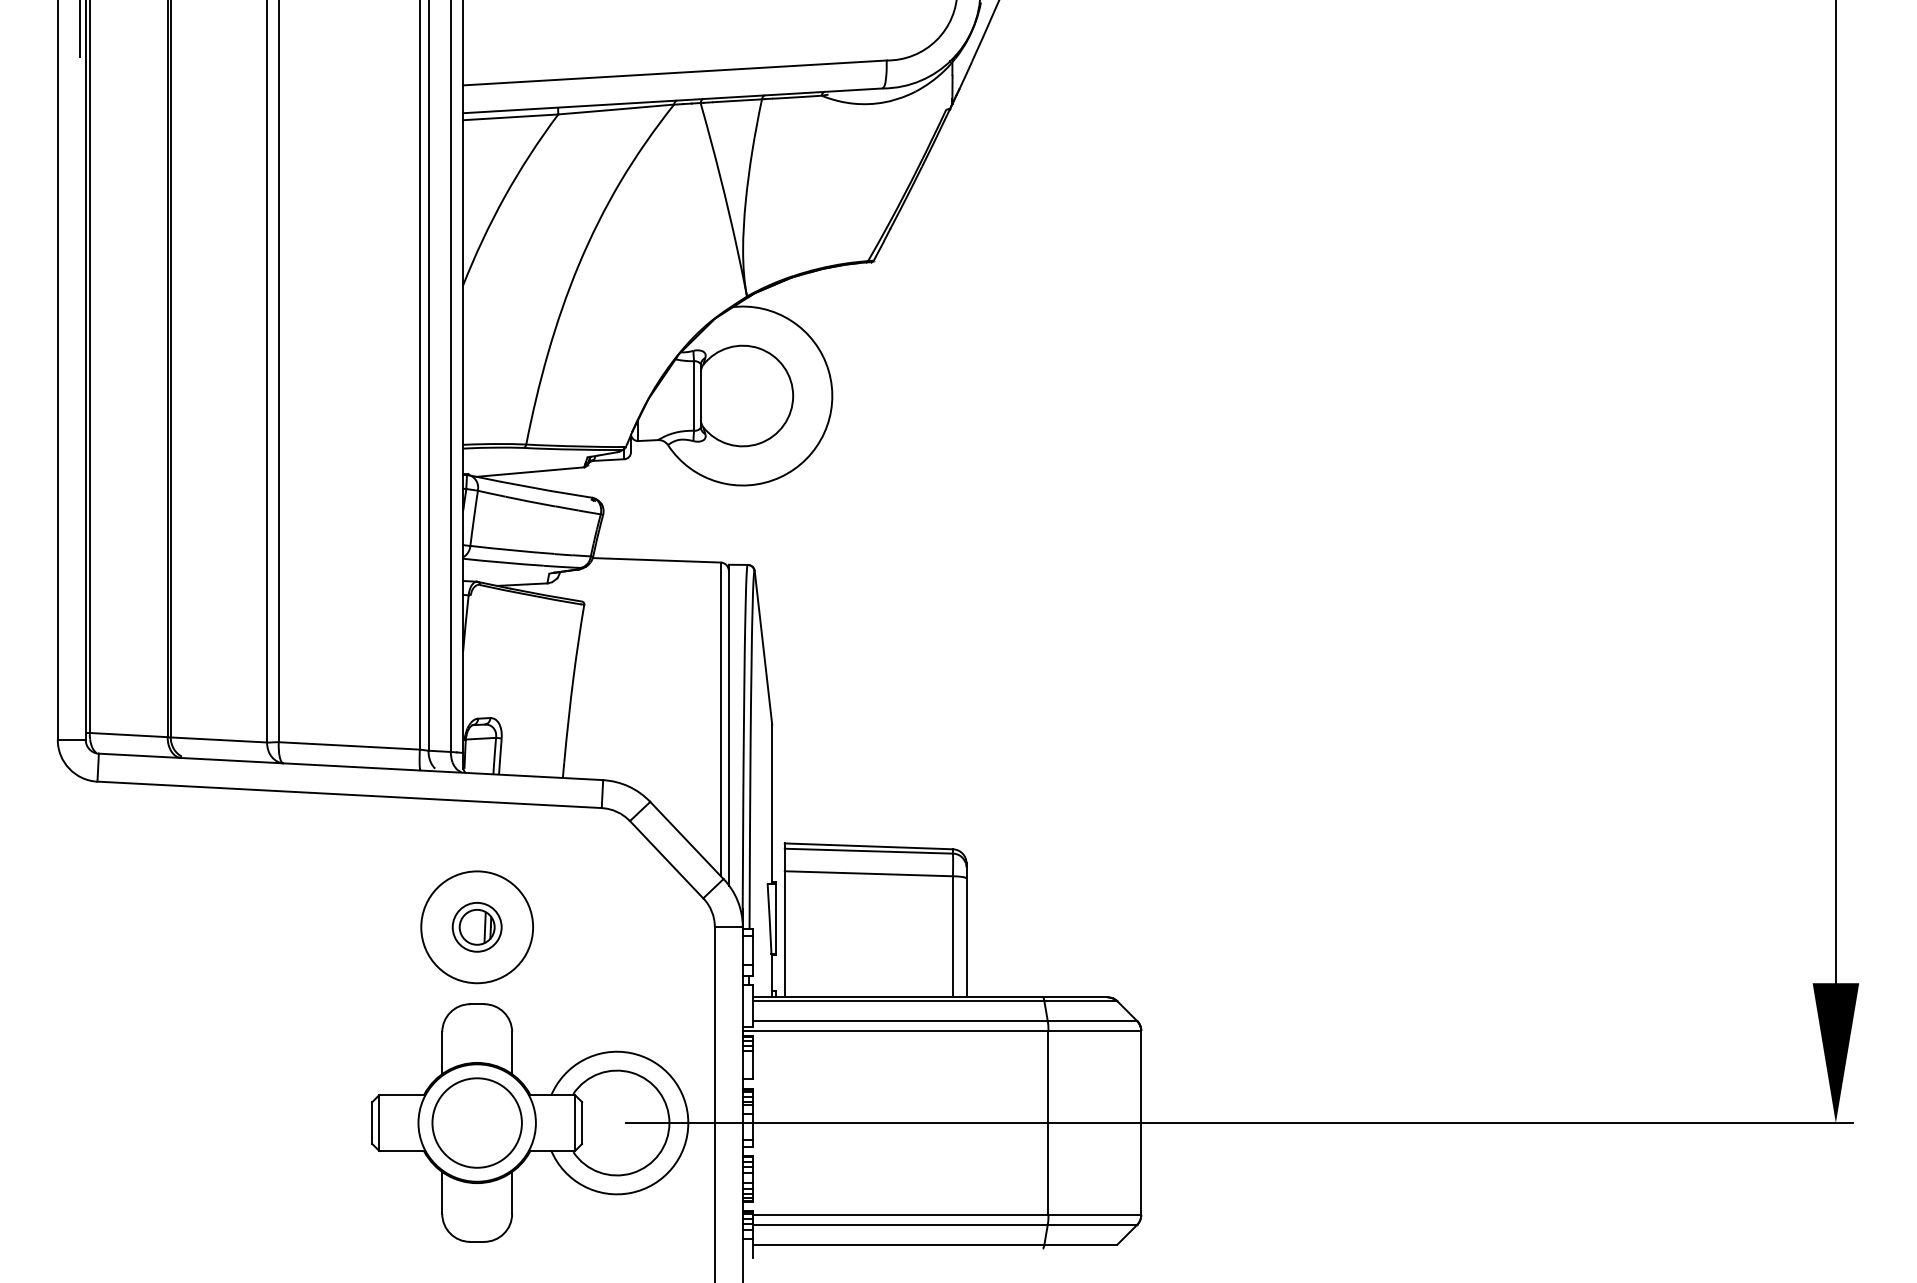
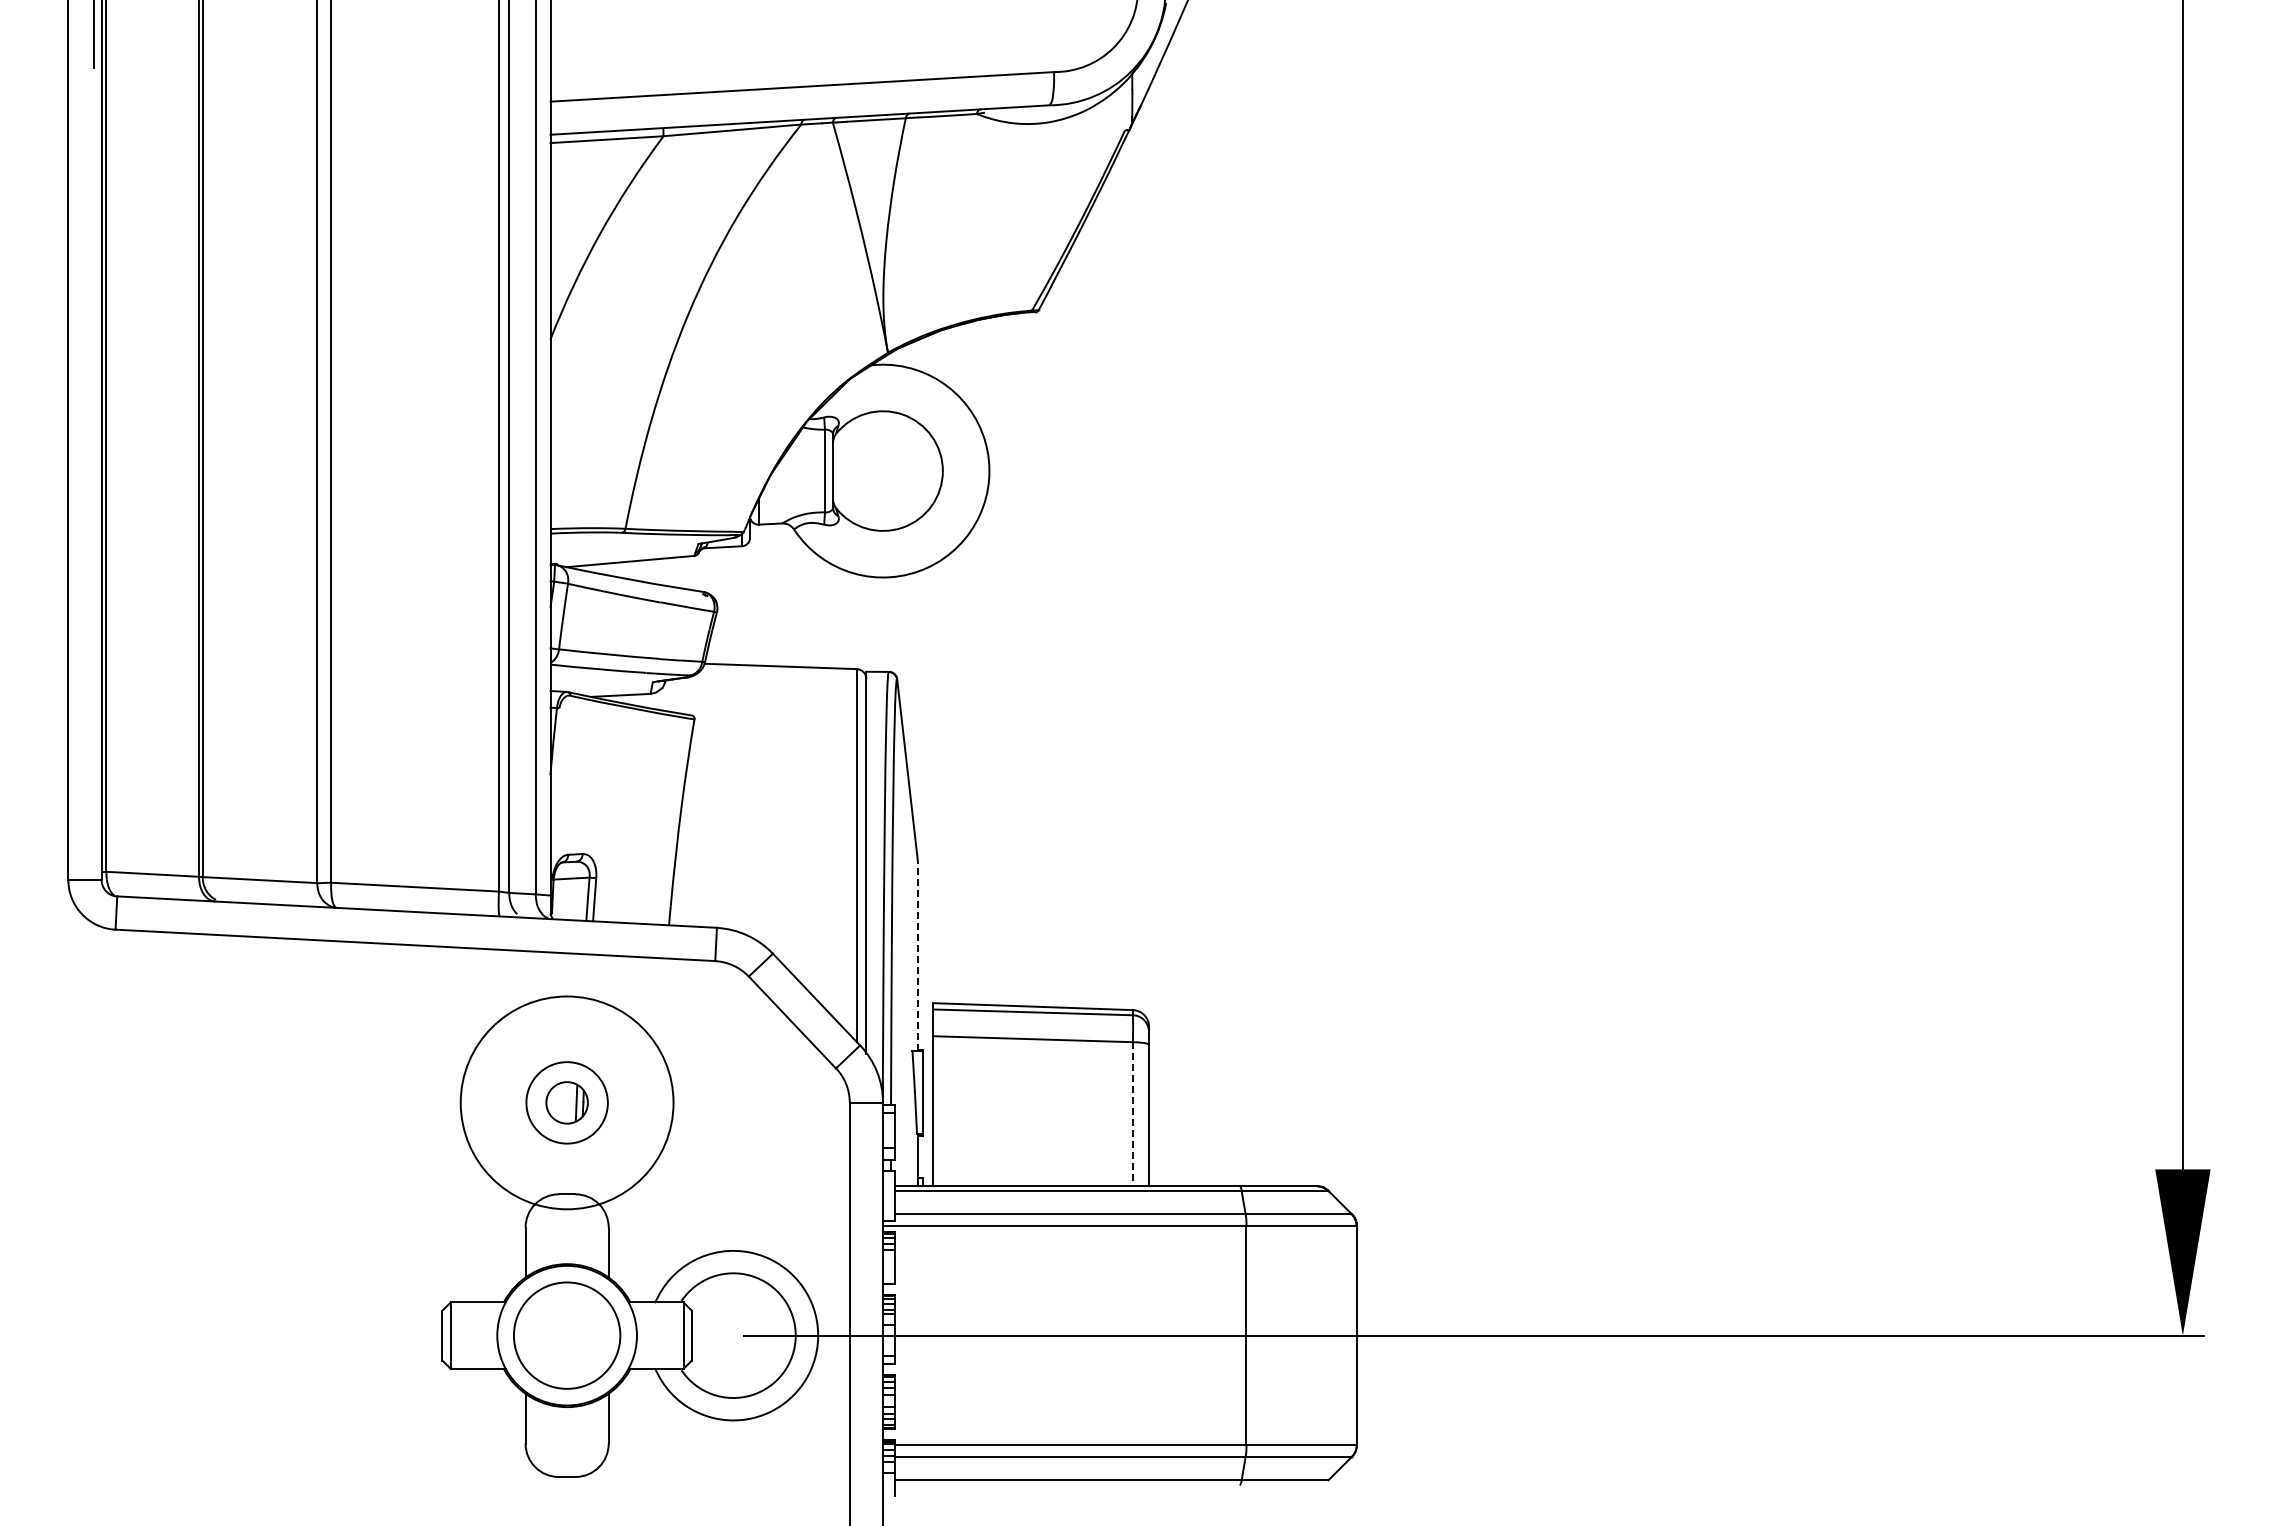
line: (771, 804) -> (917, 956), solid -> dashed
circle: (476, 926) -> (566, 1102), size x1.6
circle: (477, 926) -> (567, 1102), size x1.4
line: (952, 937) -> (1132, 1114), solid -> dashed

